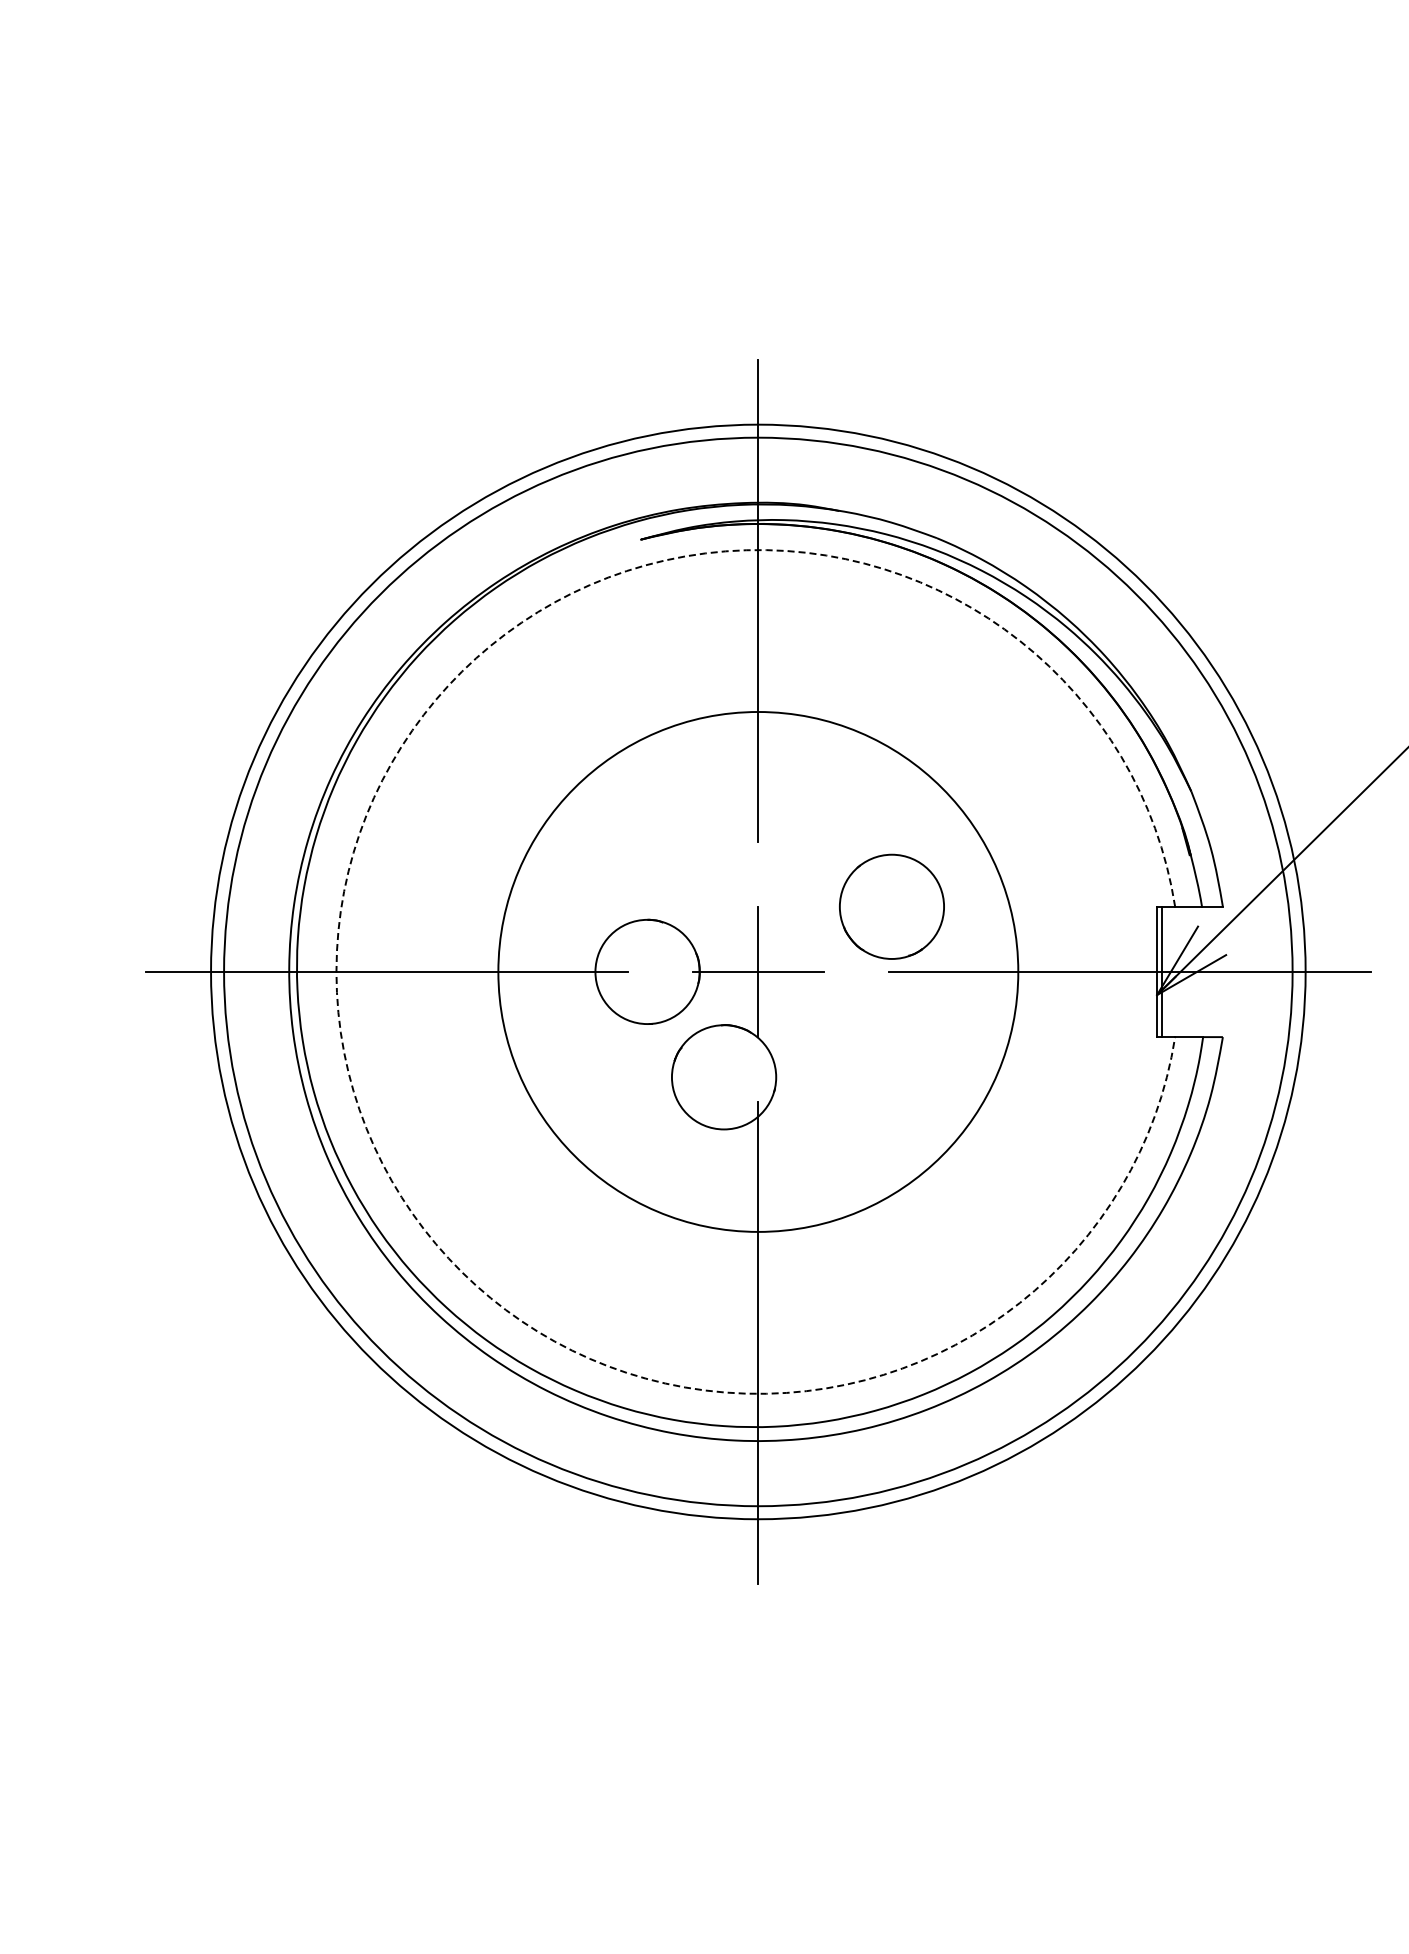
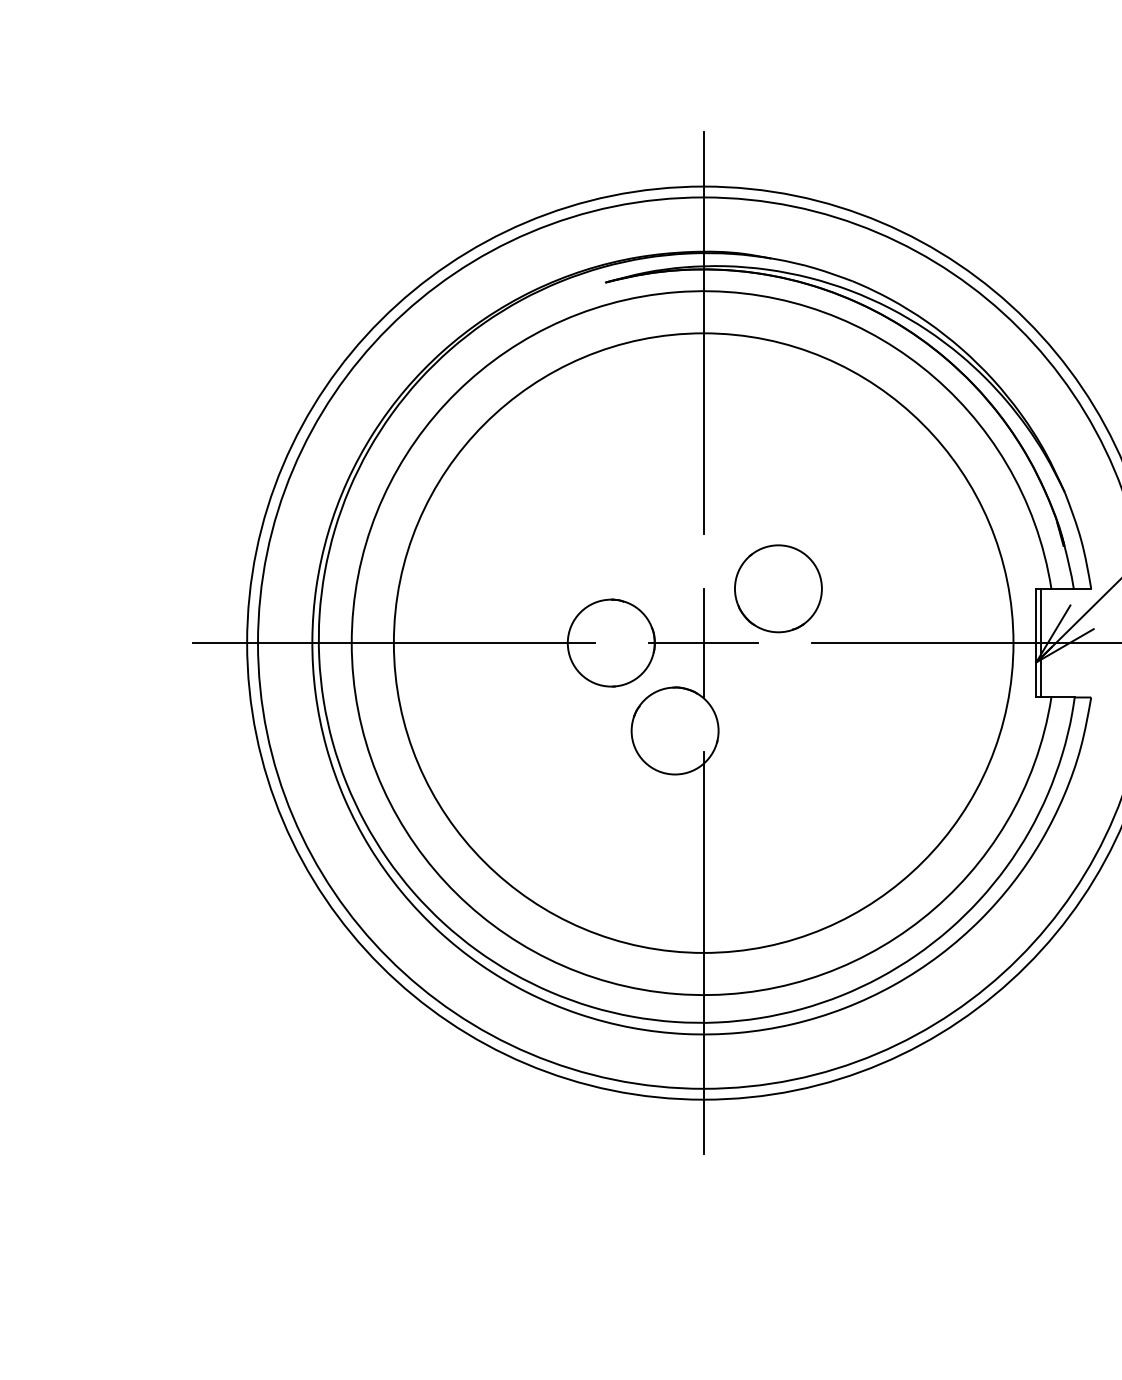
circle: (891, 906) -> (778, 588), moved
arc: (336, 971) -> (351, 642), dashed -> solid
circle: (757, 971) -> (702, 642), size x1.43

